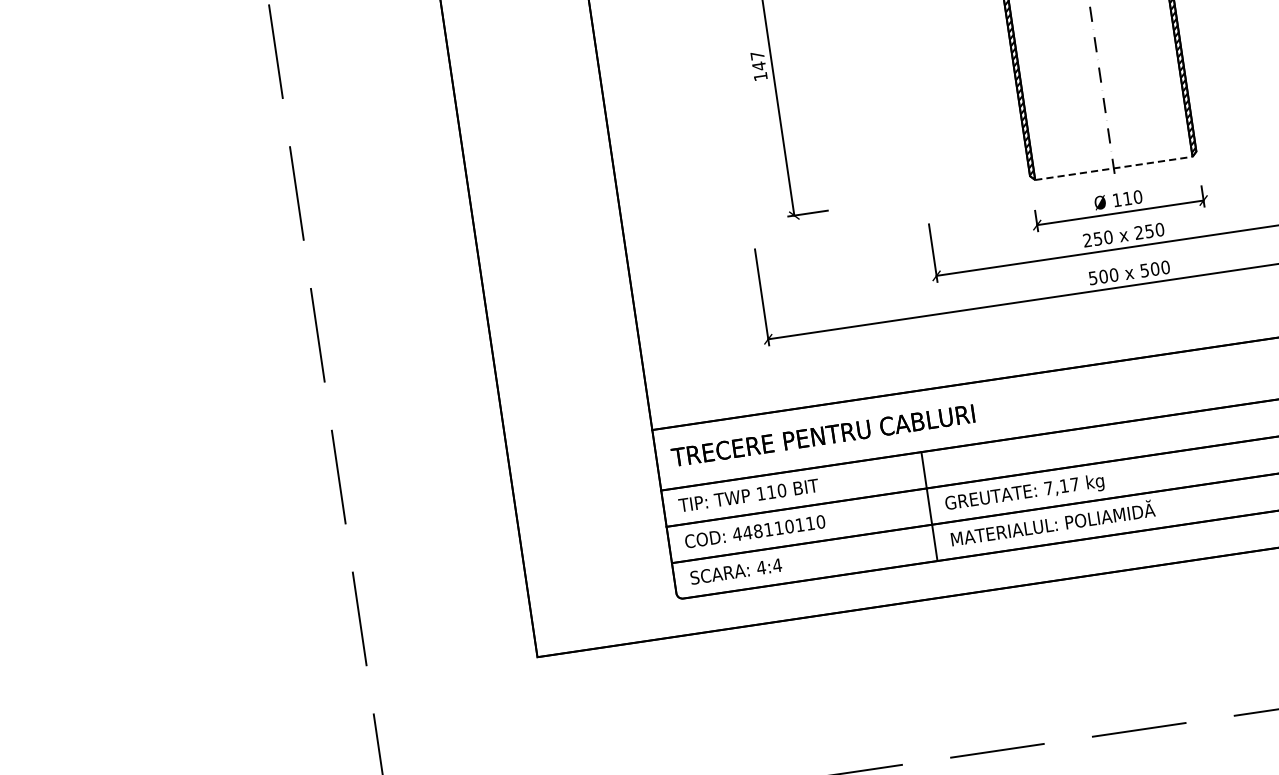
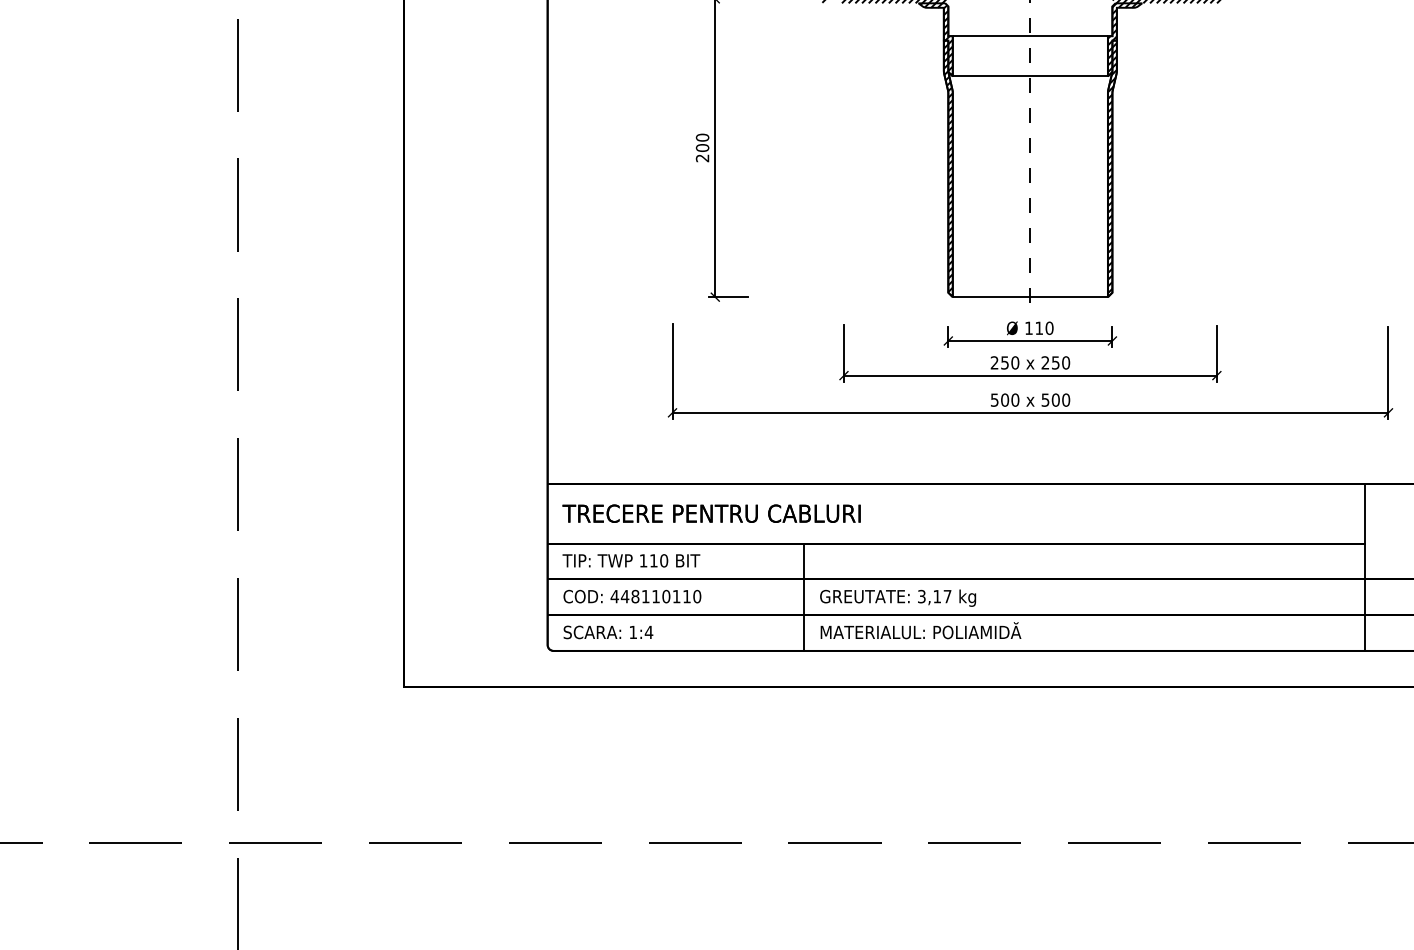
text: (758, 65) -> (702, 147), 147 -> 200
line: (1114, 168) -> (1030, 297), dashed -> solid
text: (1048, 488) -> (921, 596), 7,17 -> 3,17
text: (761, 566) -> (633, 631), 4:4 -> 1:4

